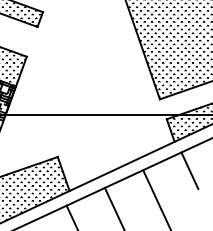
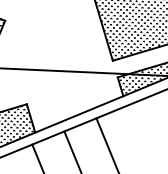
line: (189, 170) -> (134, 120), removed

